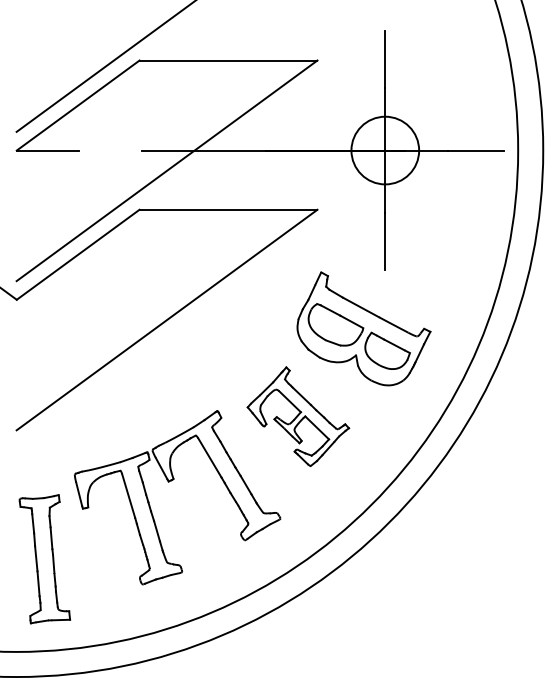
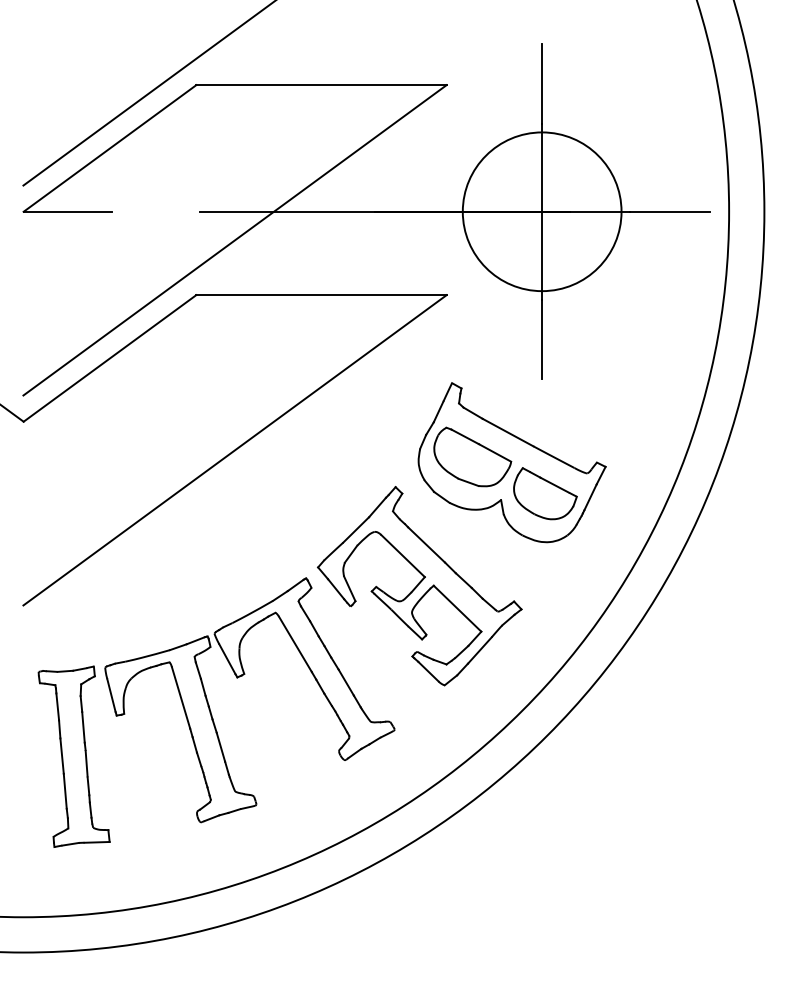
circle: (384, 150) -> (541, 211), size x1.67
part: (298, 416) -> (419, 586), size x1.43
part: (44, 559) -> (73, 756), moved

